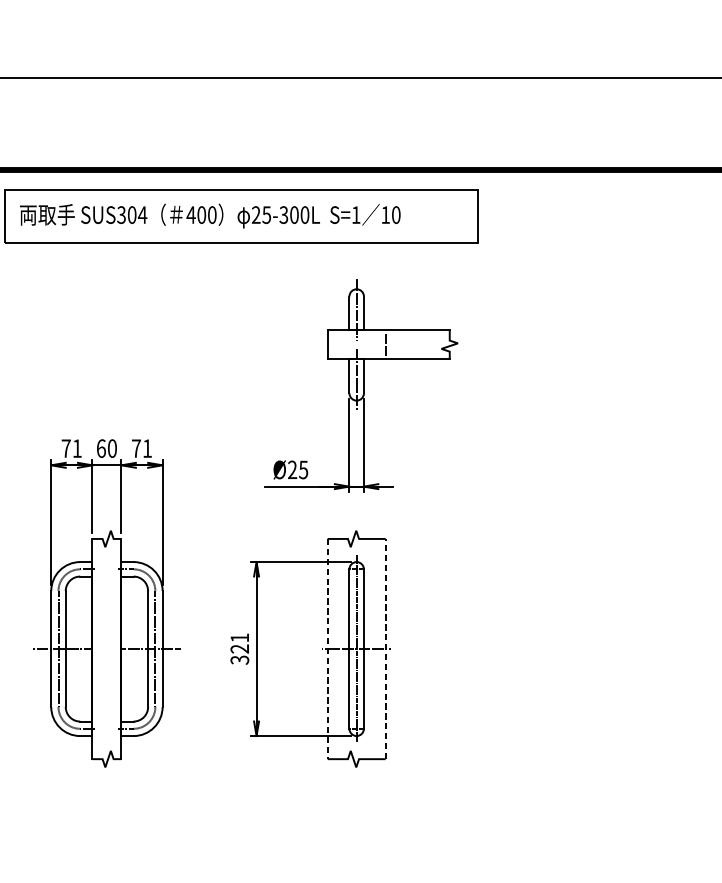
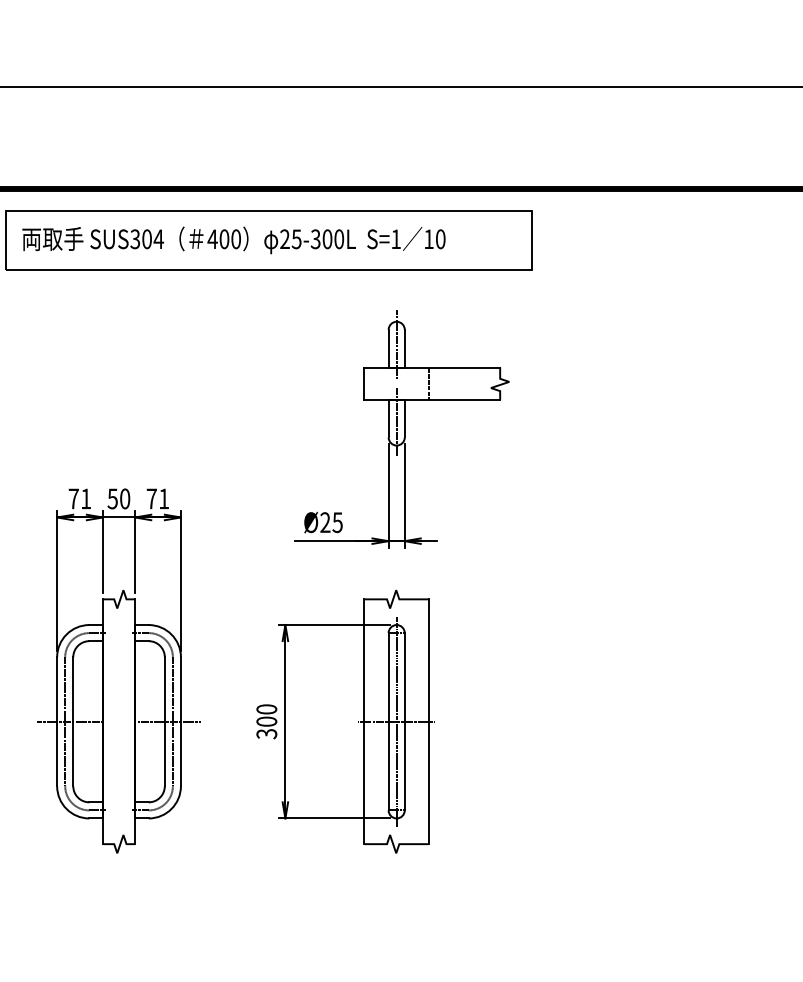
text: (101, 448) -> (112, 498), 60 -> 50
text: (239, 643) -> (266, 715), 321 -> 300
line: (385, 648) -> (428, 721), dashed -> solid
line: (327, 649) -> (364, 722), dashed -> solid

